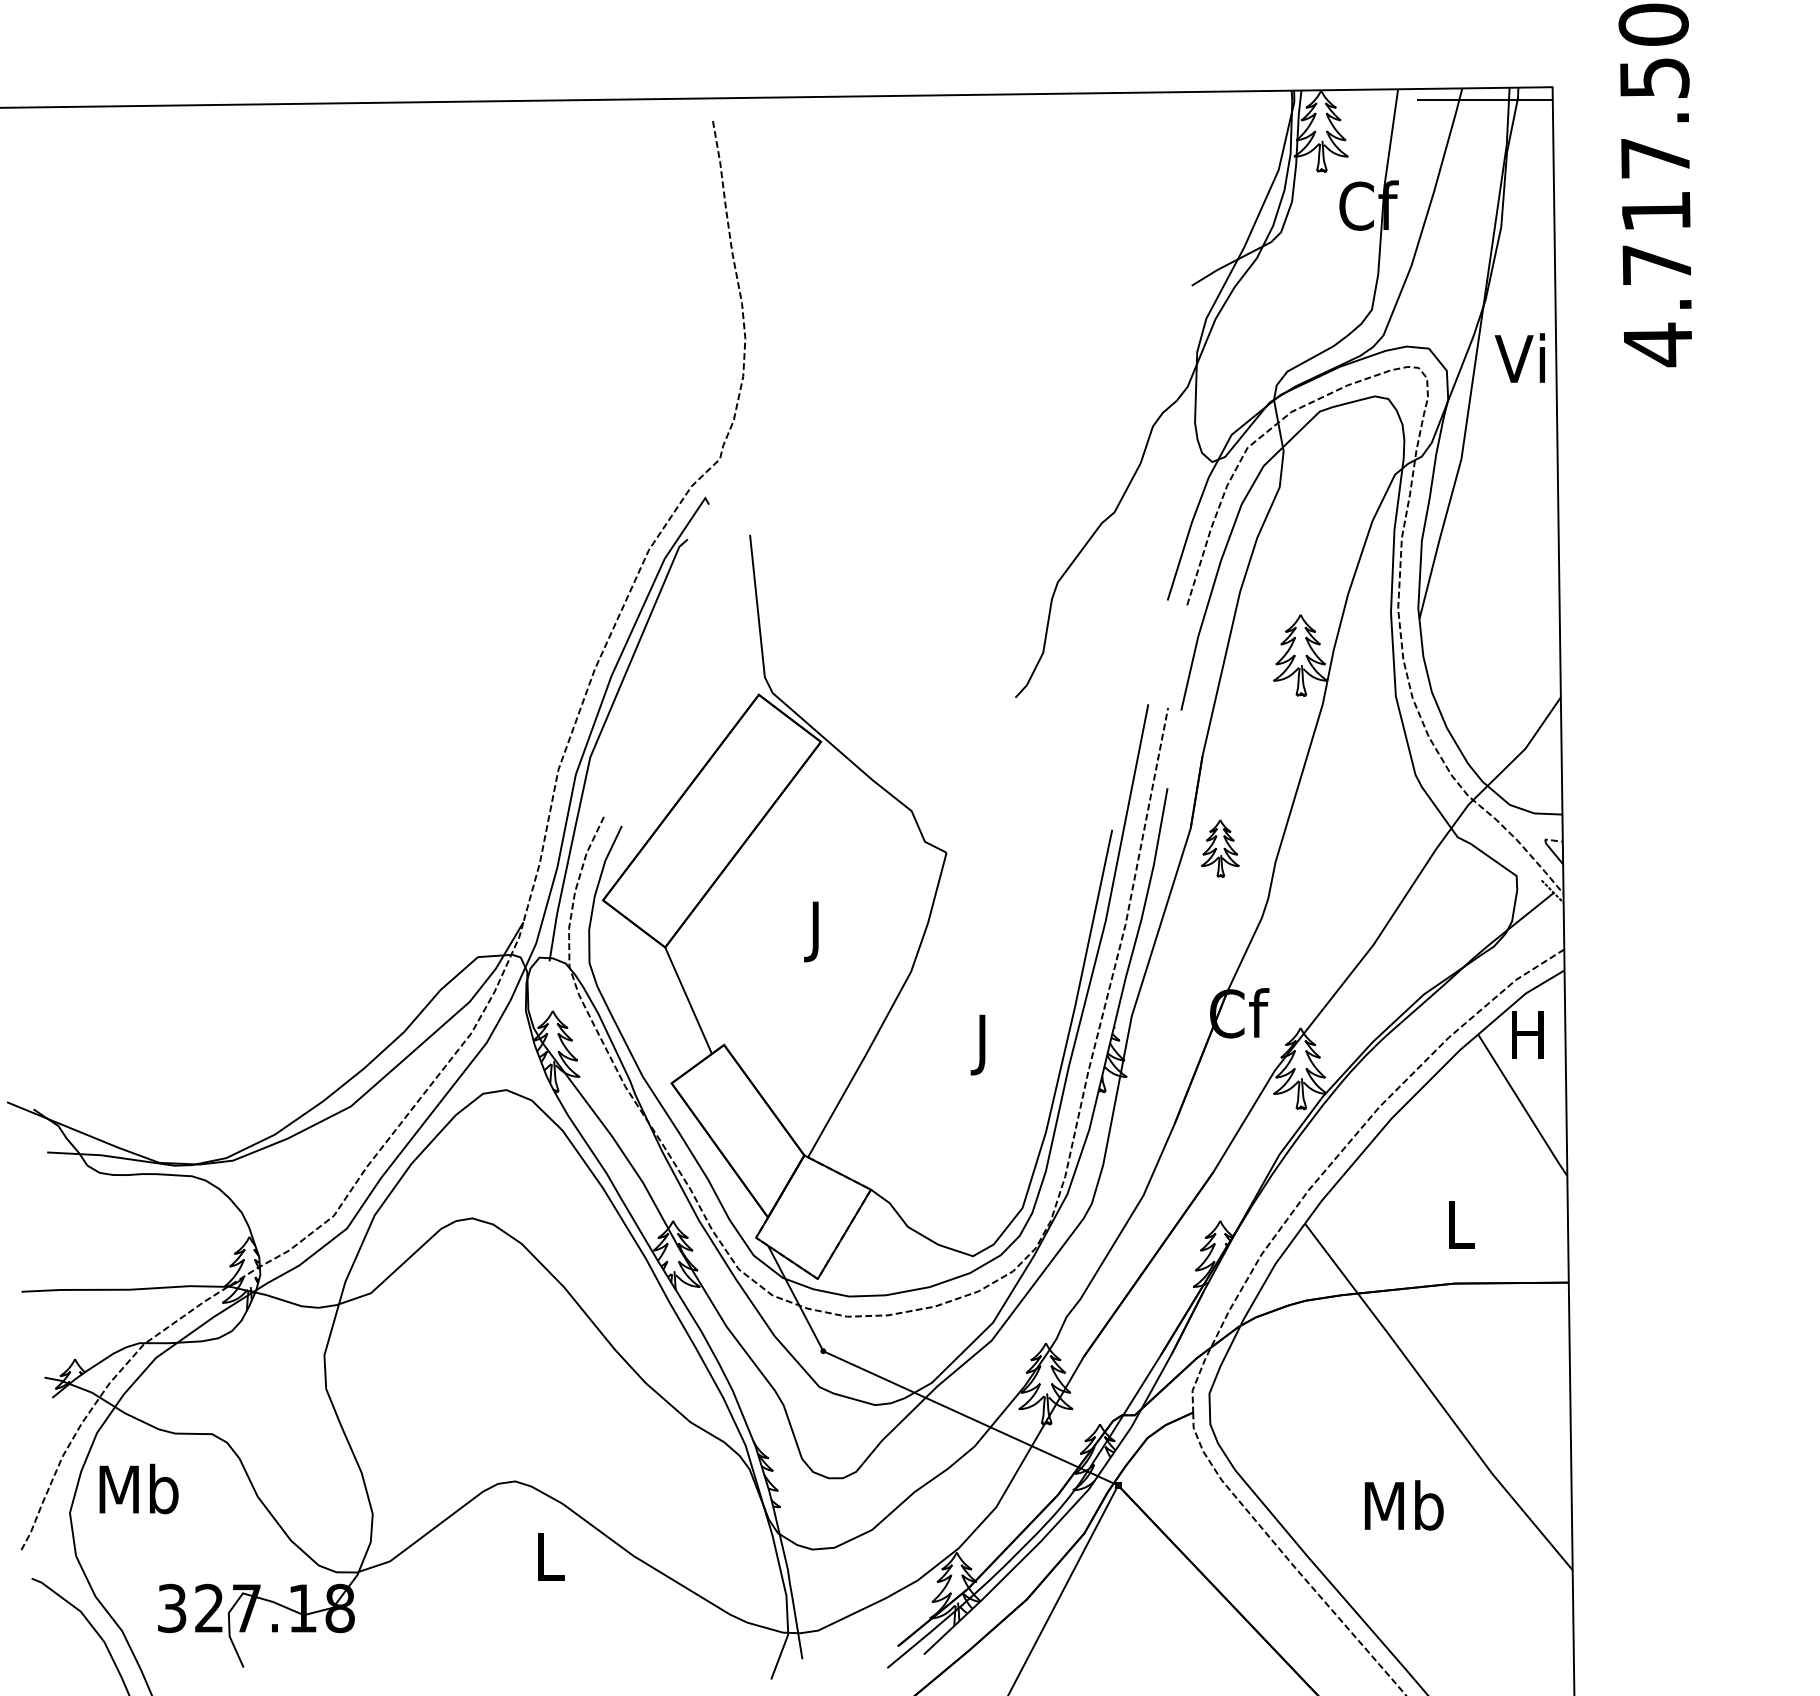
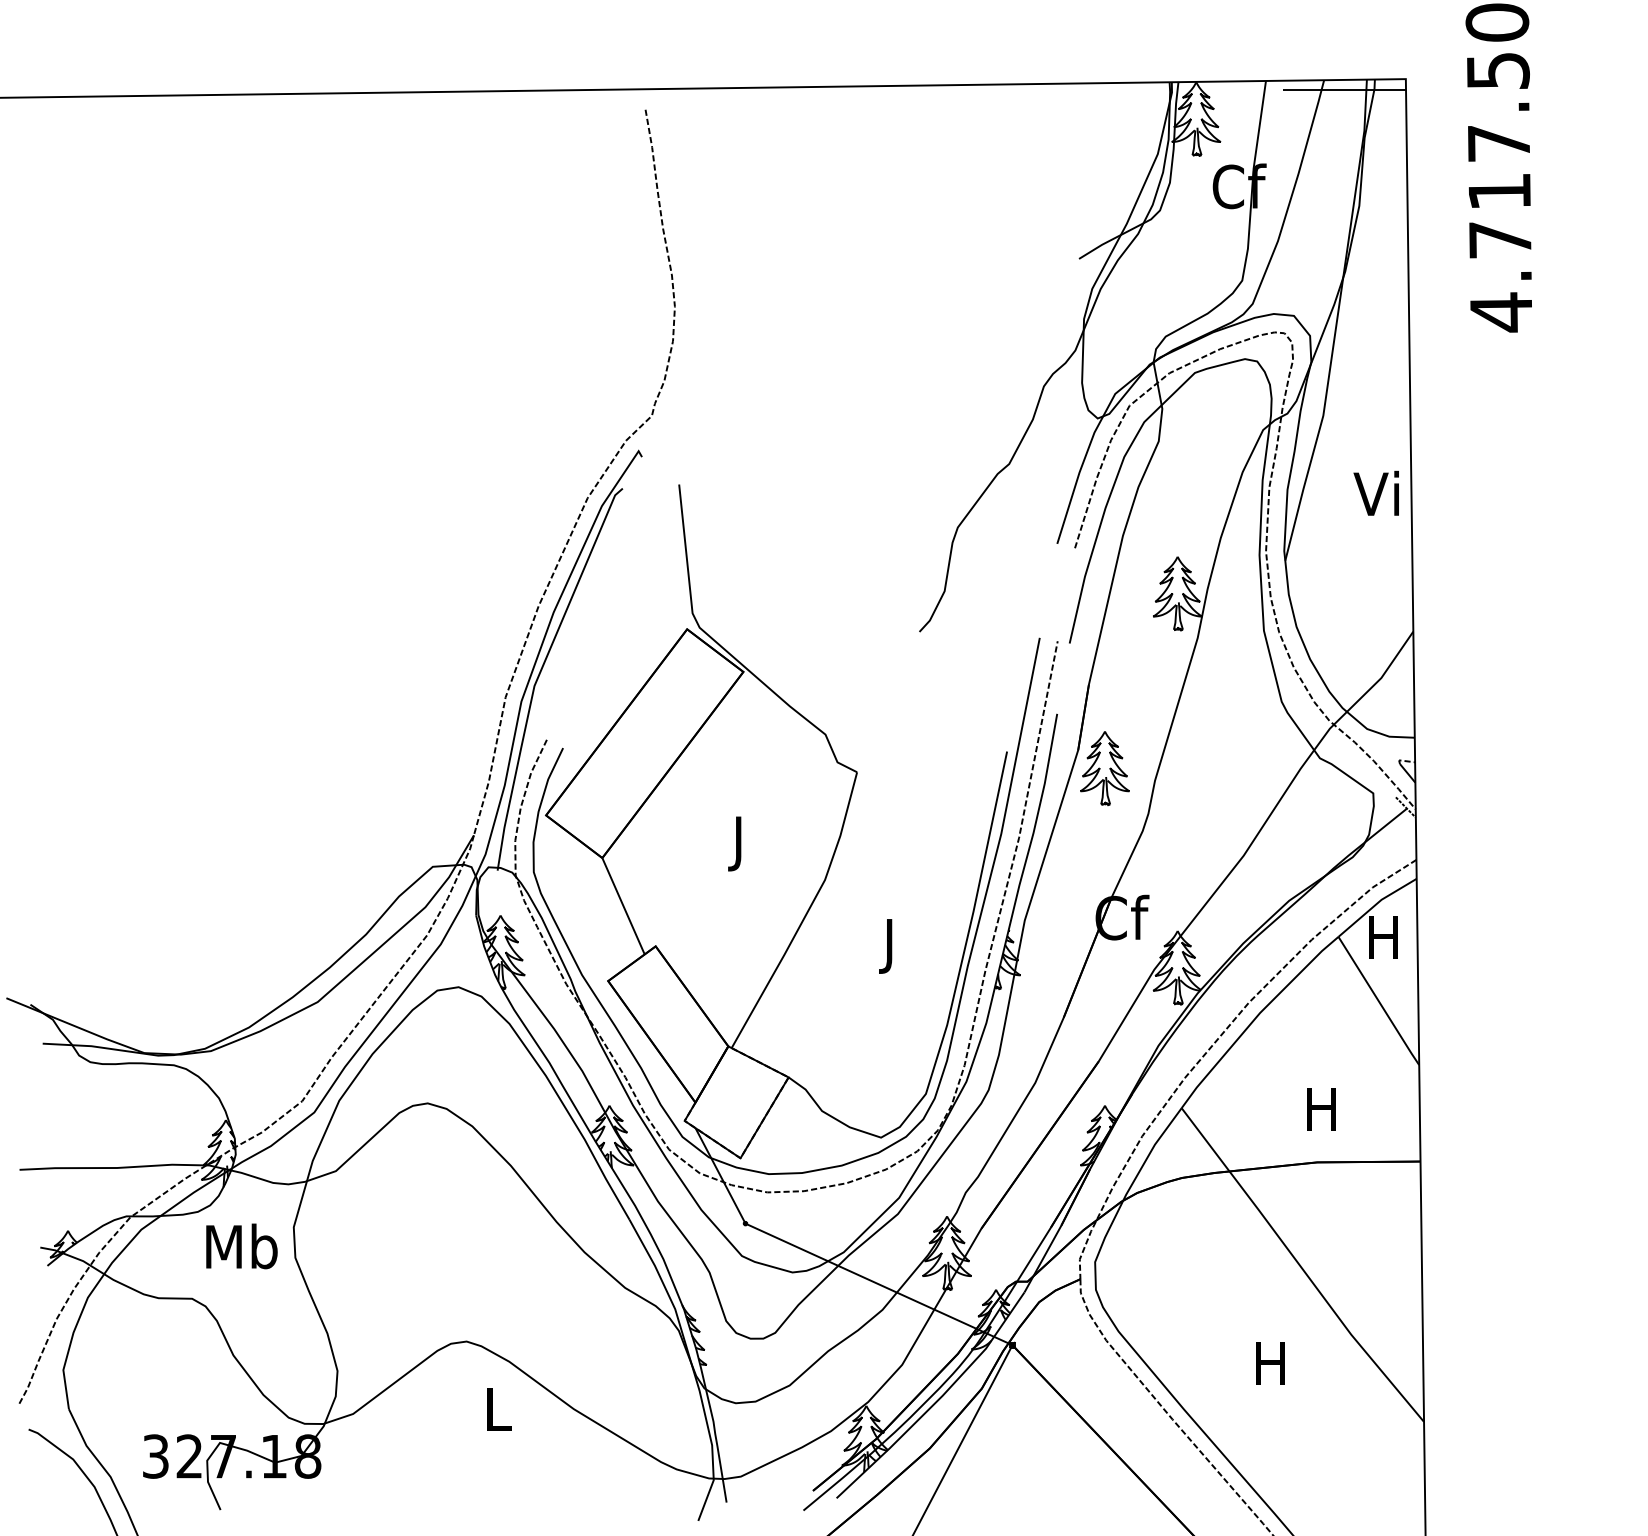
text: (1519, 357) -> (1375, 492), moved
part: (1219, 848) -> (1104, 768), size x1.43
text: (1459, 1225) -> (1321, 1109), L -> H
text: (138, 1489) -> (241, 1246), moved
text: (1404, 1505) -> (1271, 1363), Mb -> H

